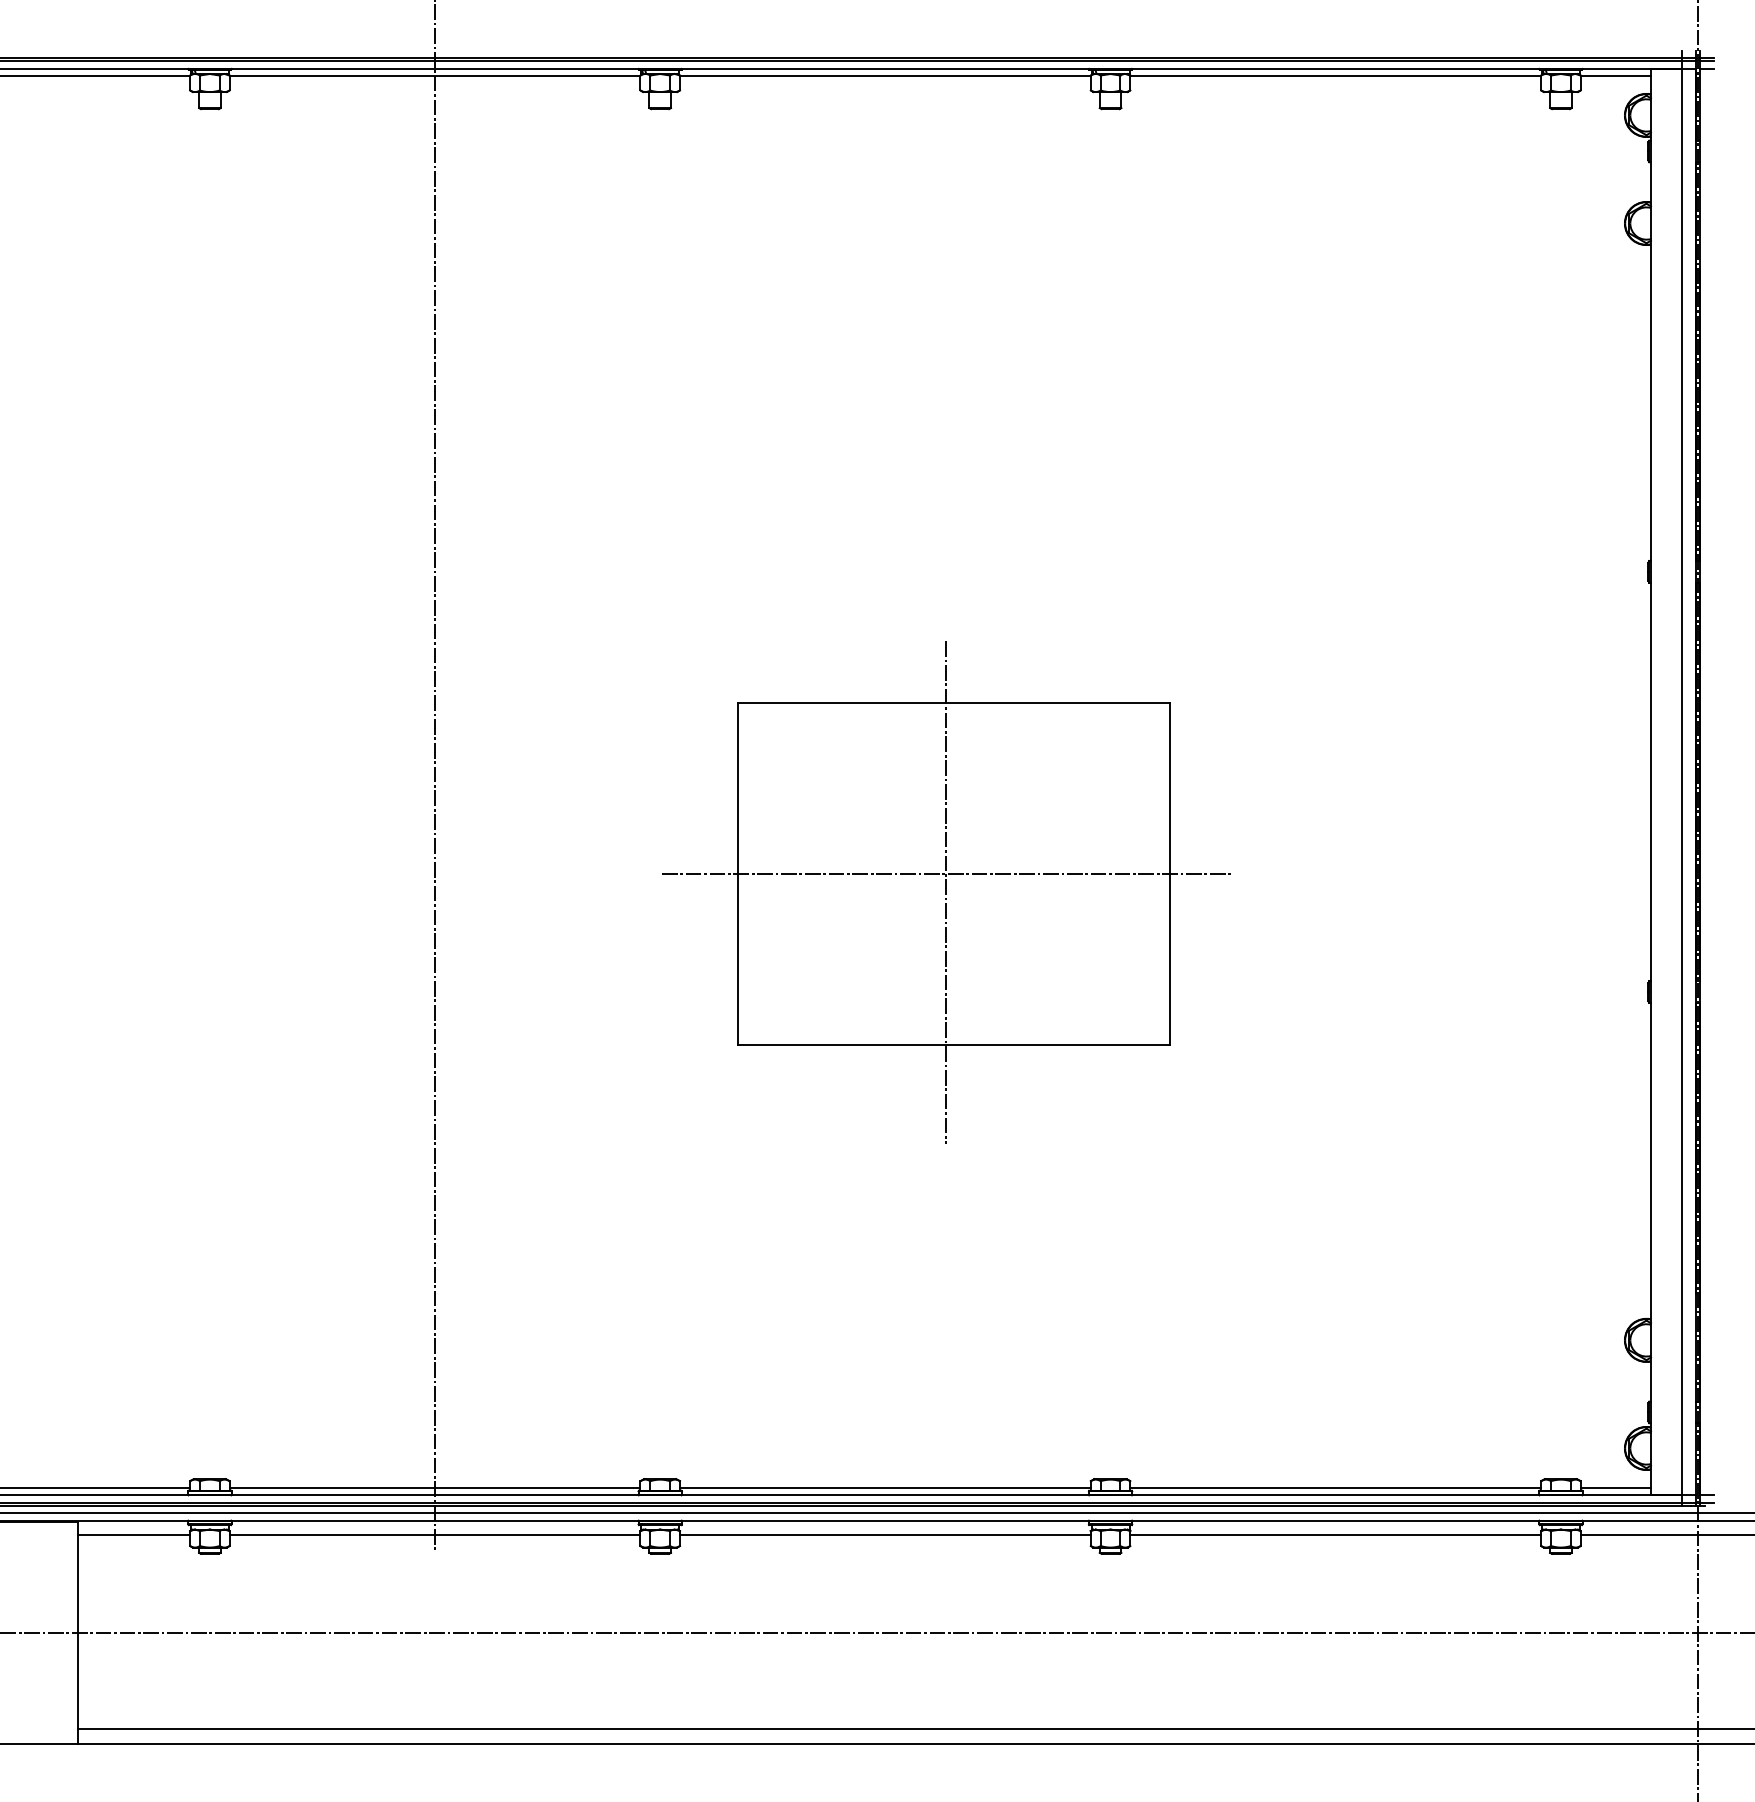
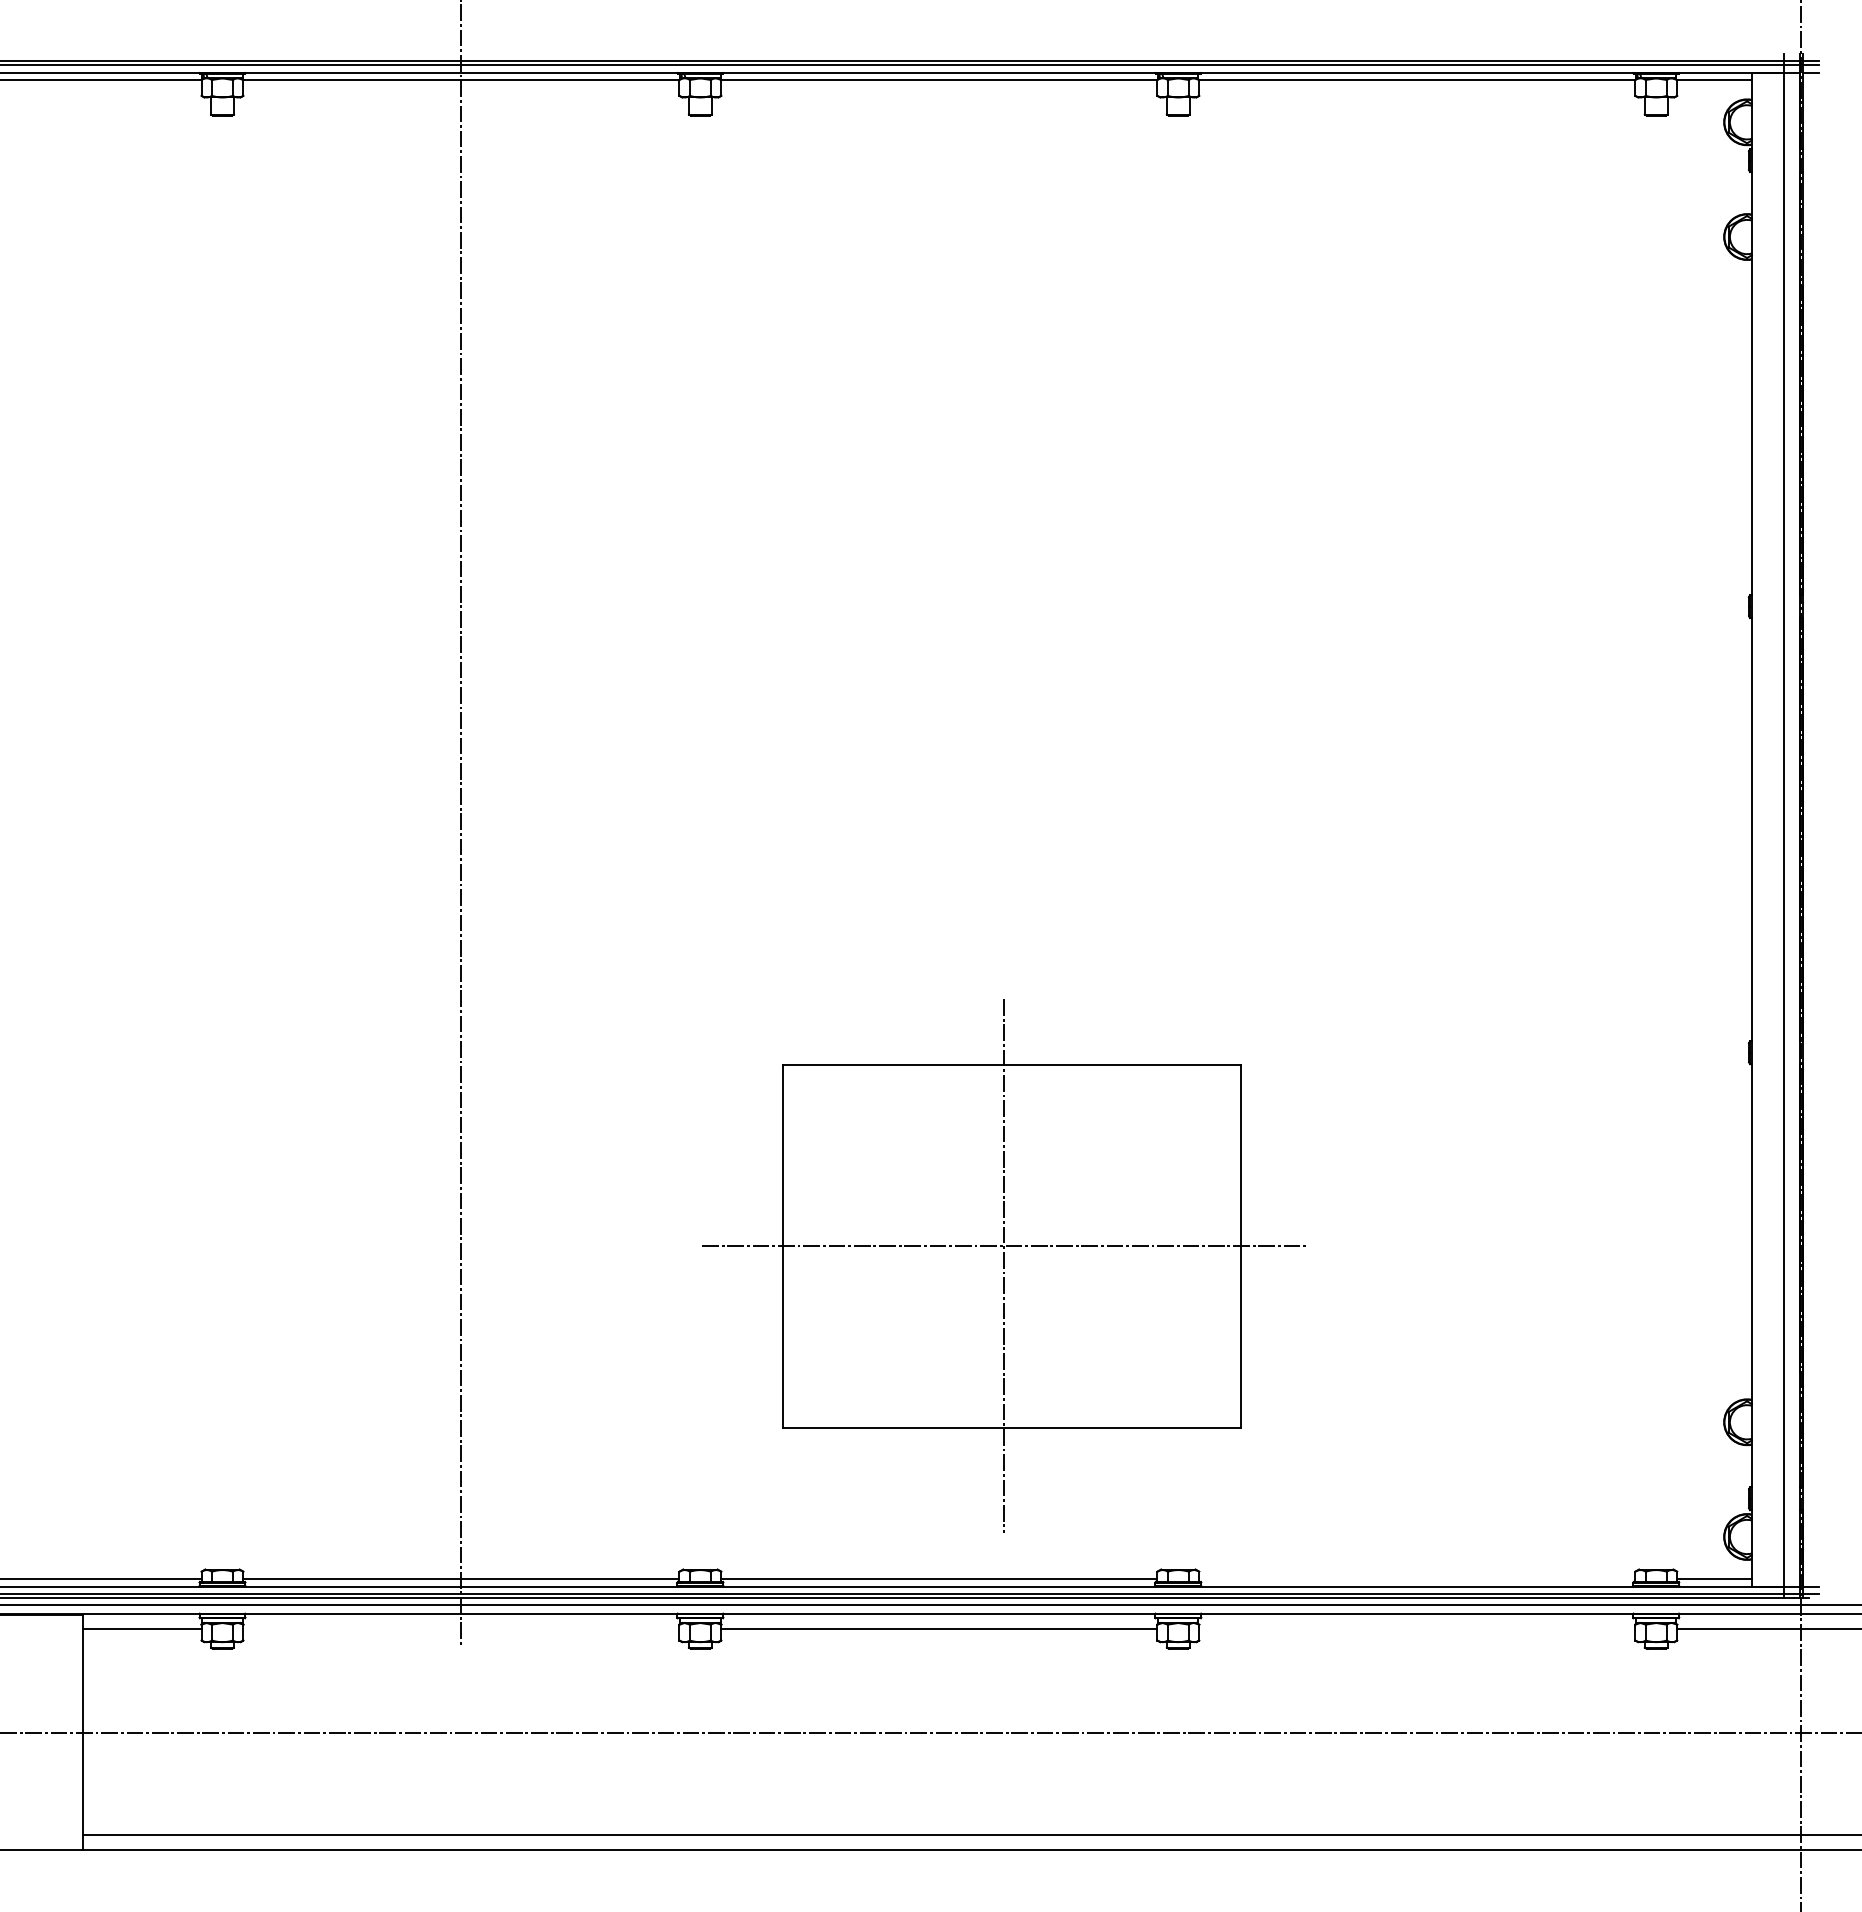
part: (945, 892) -> (1003, 1265), moved
line: (1335, 1488) -> (1417, 1579), removed
line: (435, 1534) -> (461, 1628), removed
line: (1335, 1534) -> (1417, 1628), removed

